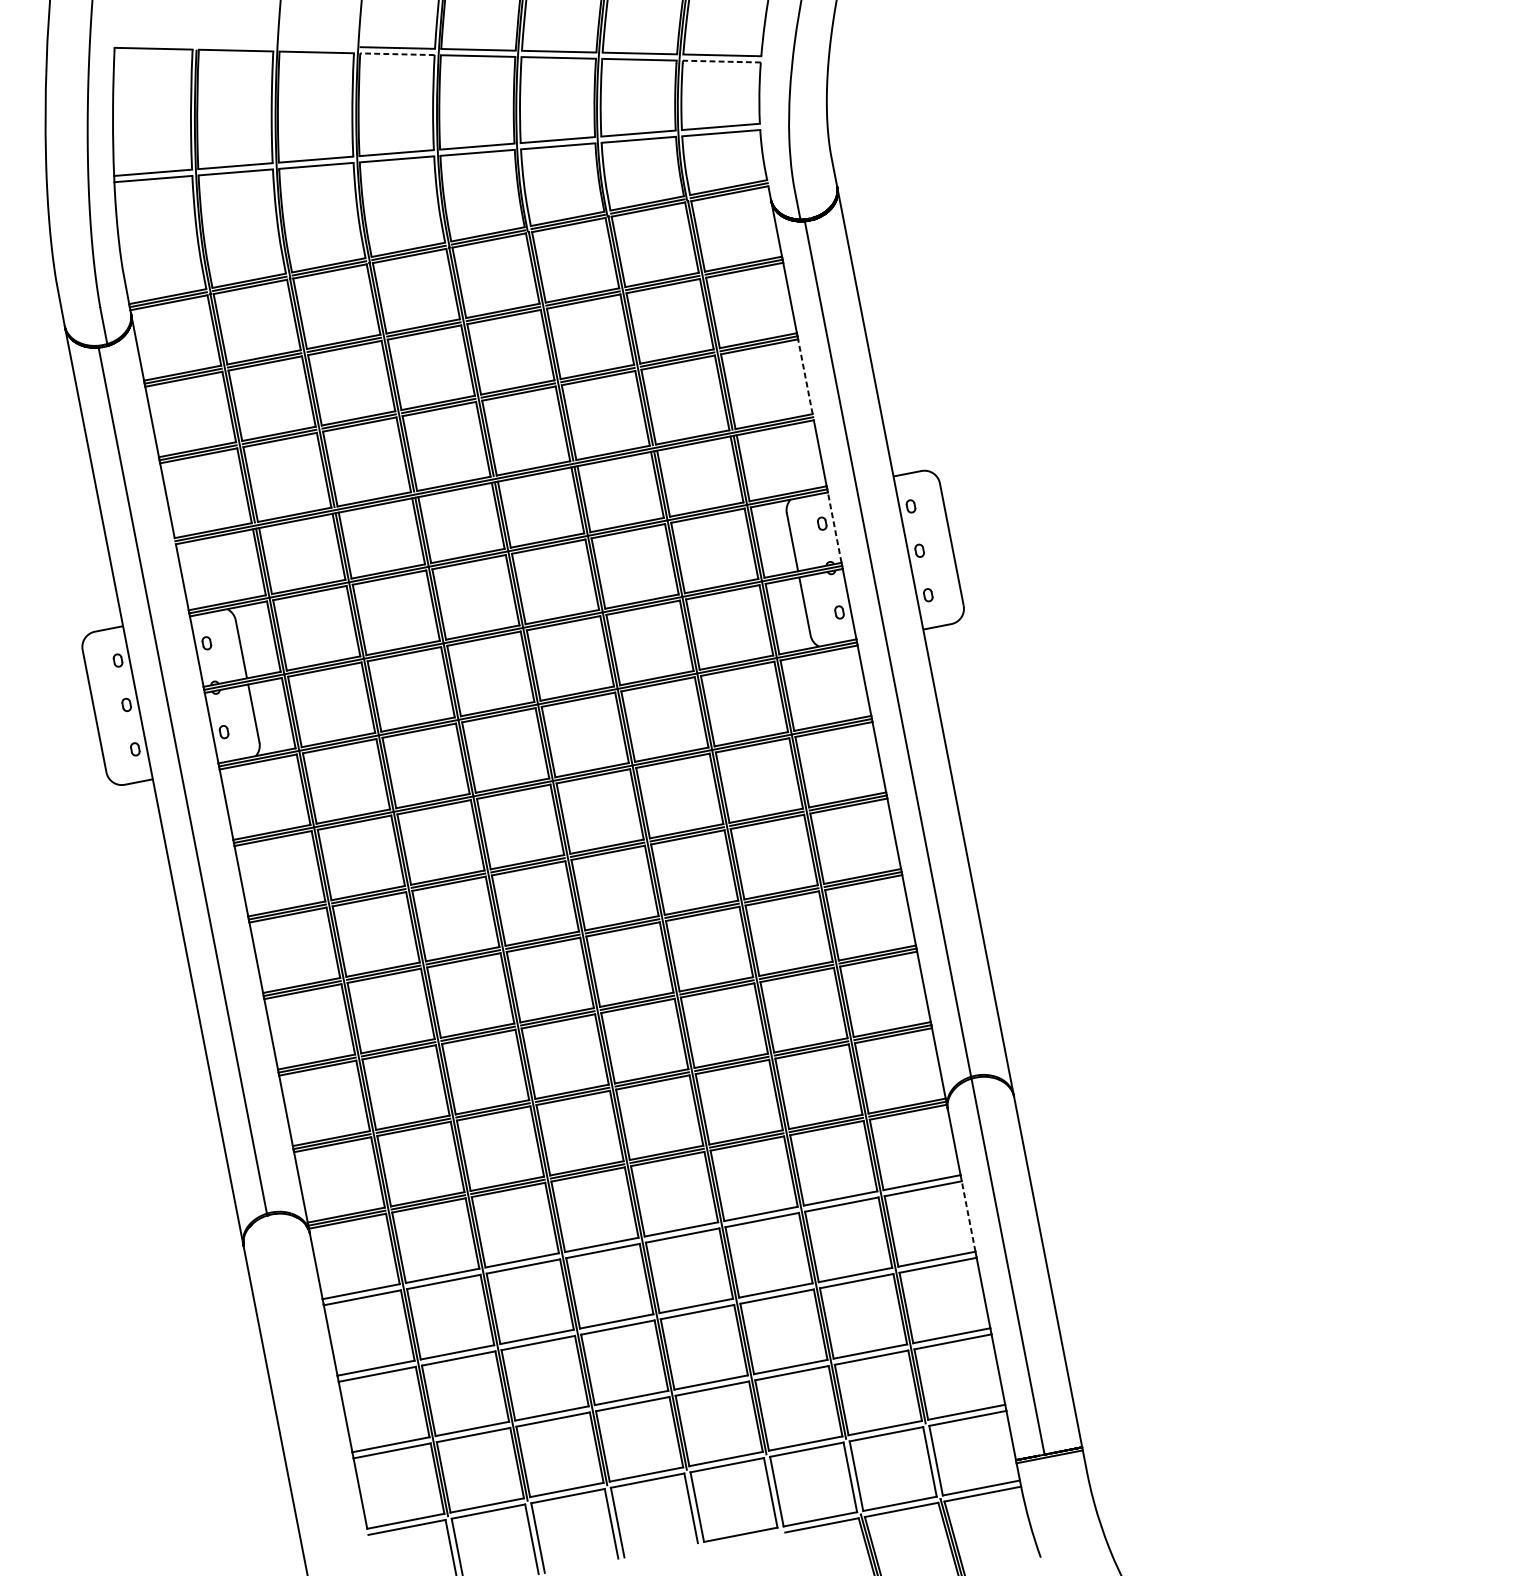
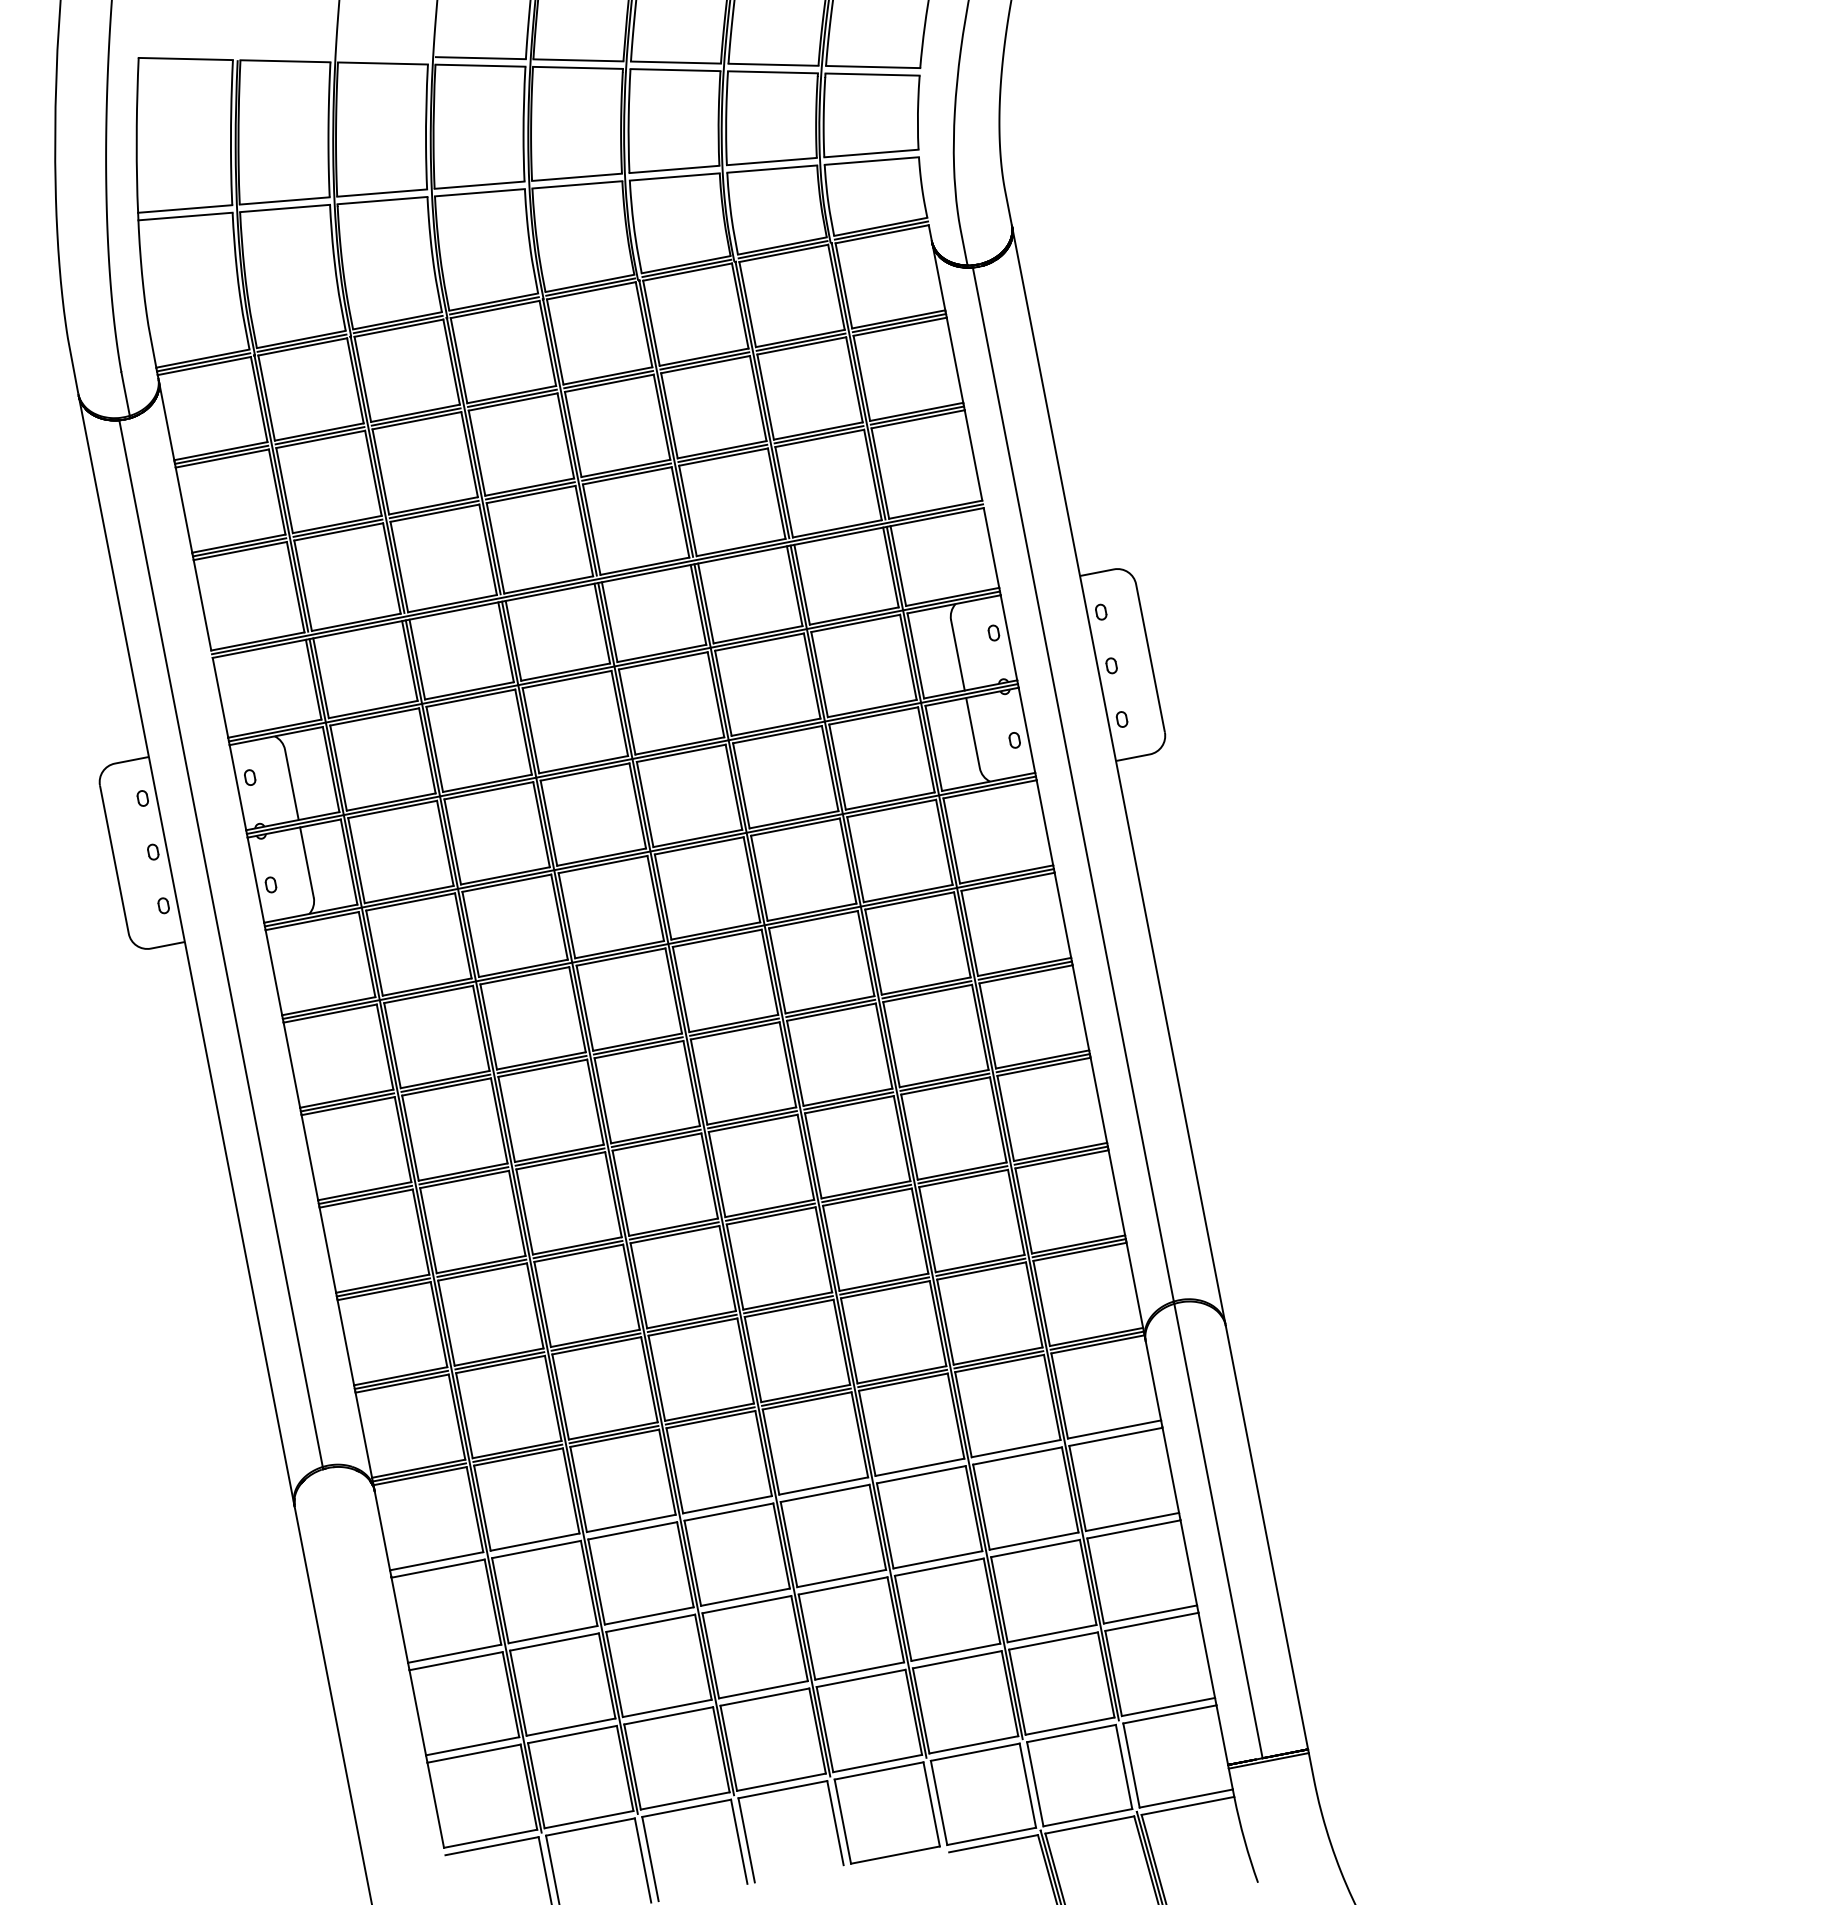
line: (397, 54) -> (480, 65), dashed -> solid
line: (721, 61) -> (872, 74), dashed -> solid
line: (805, 375) -> (973, 454), dashed -> solid
line: (834, 527) -> (1008, 637), dashed -> solid
line: (968, 1215) -> (1170, 1469), dashed -> solid

